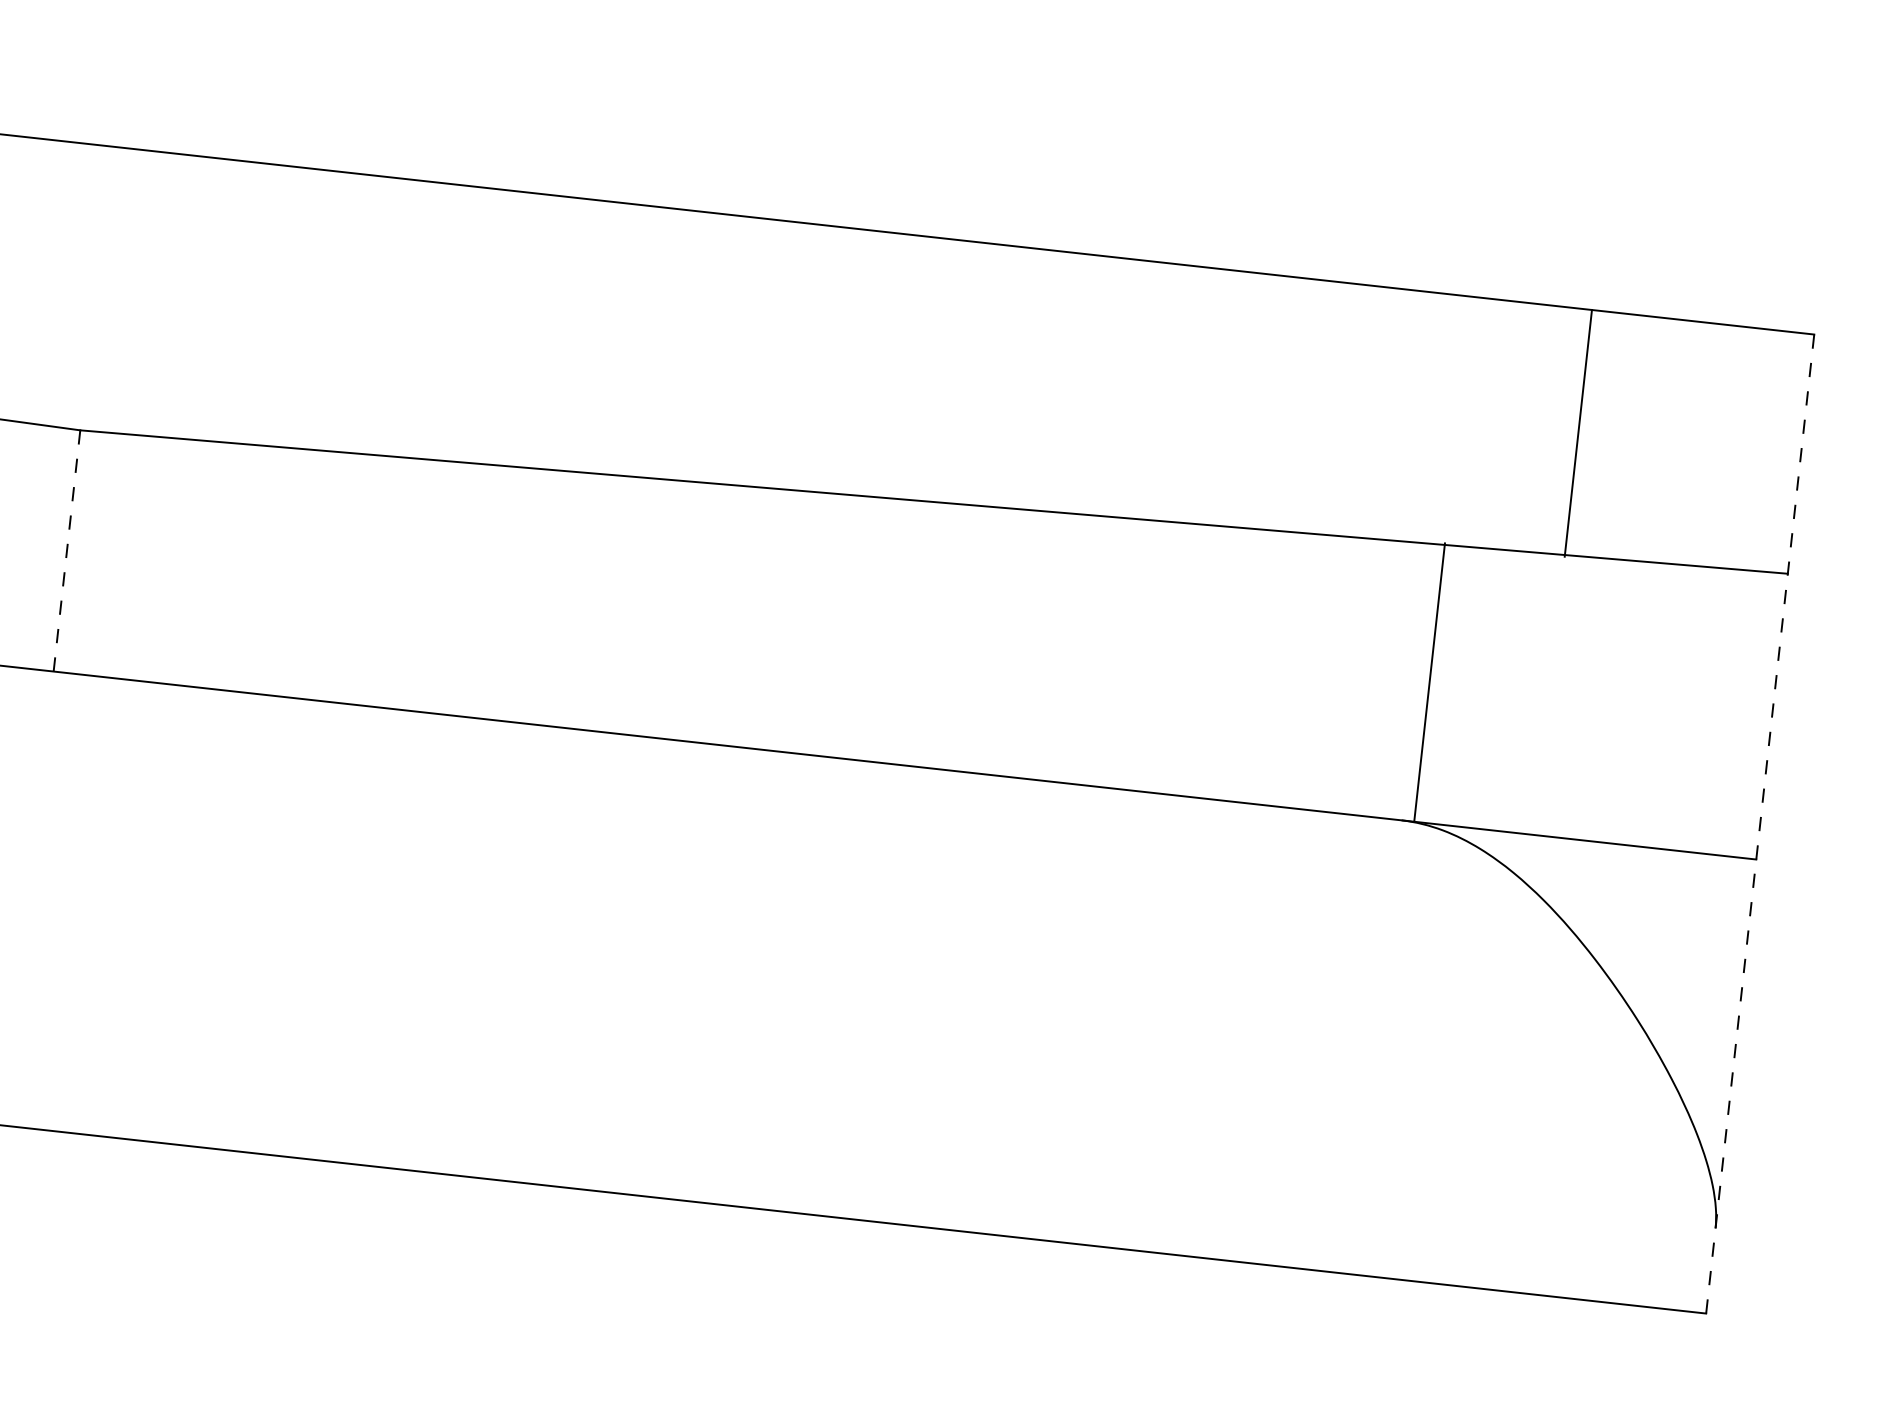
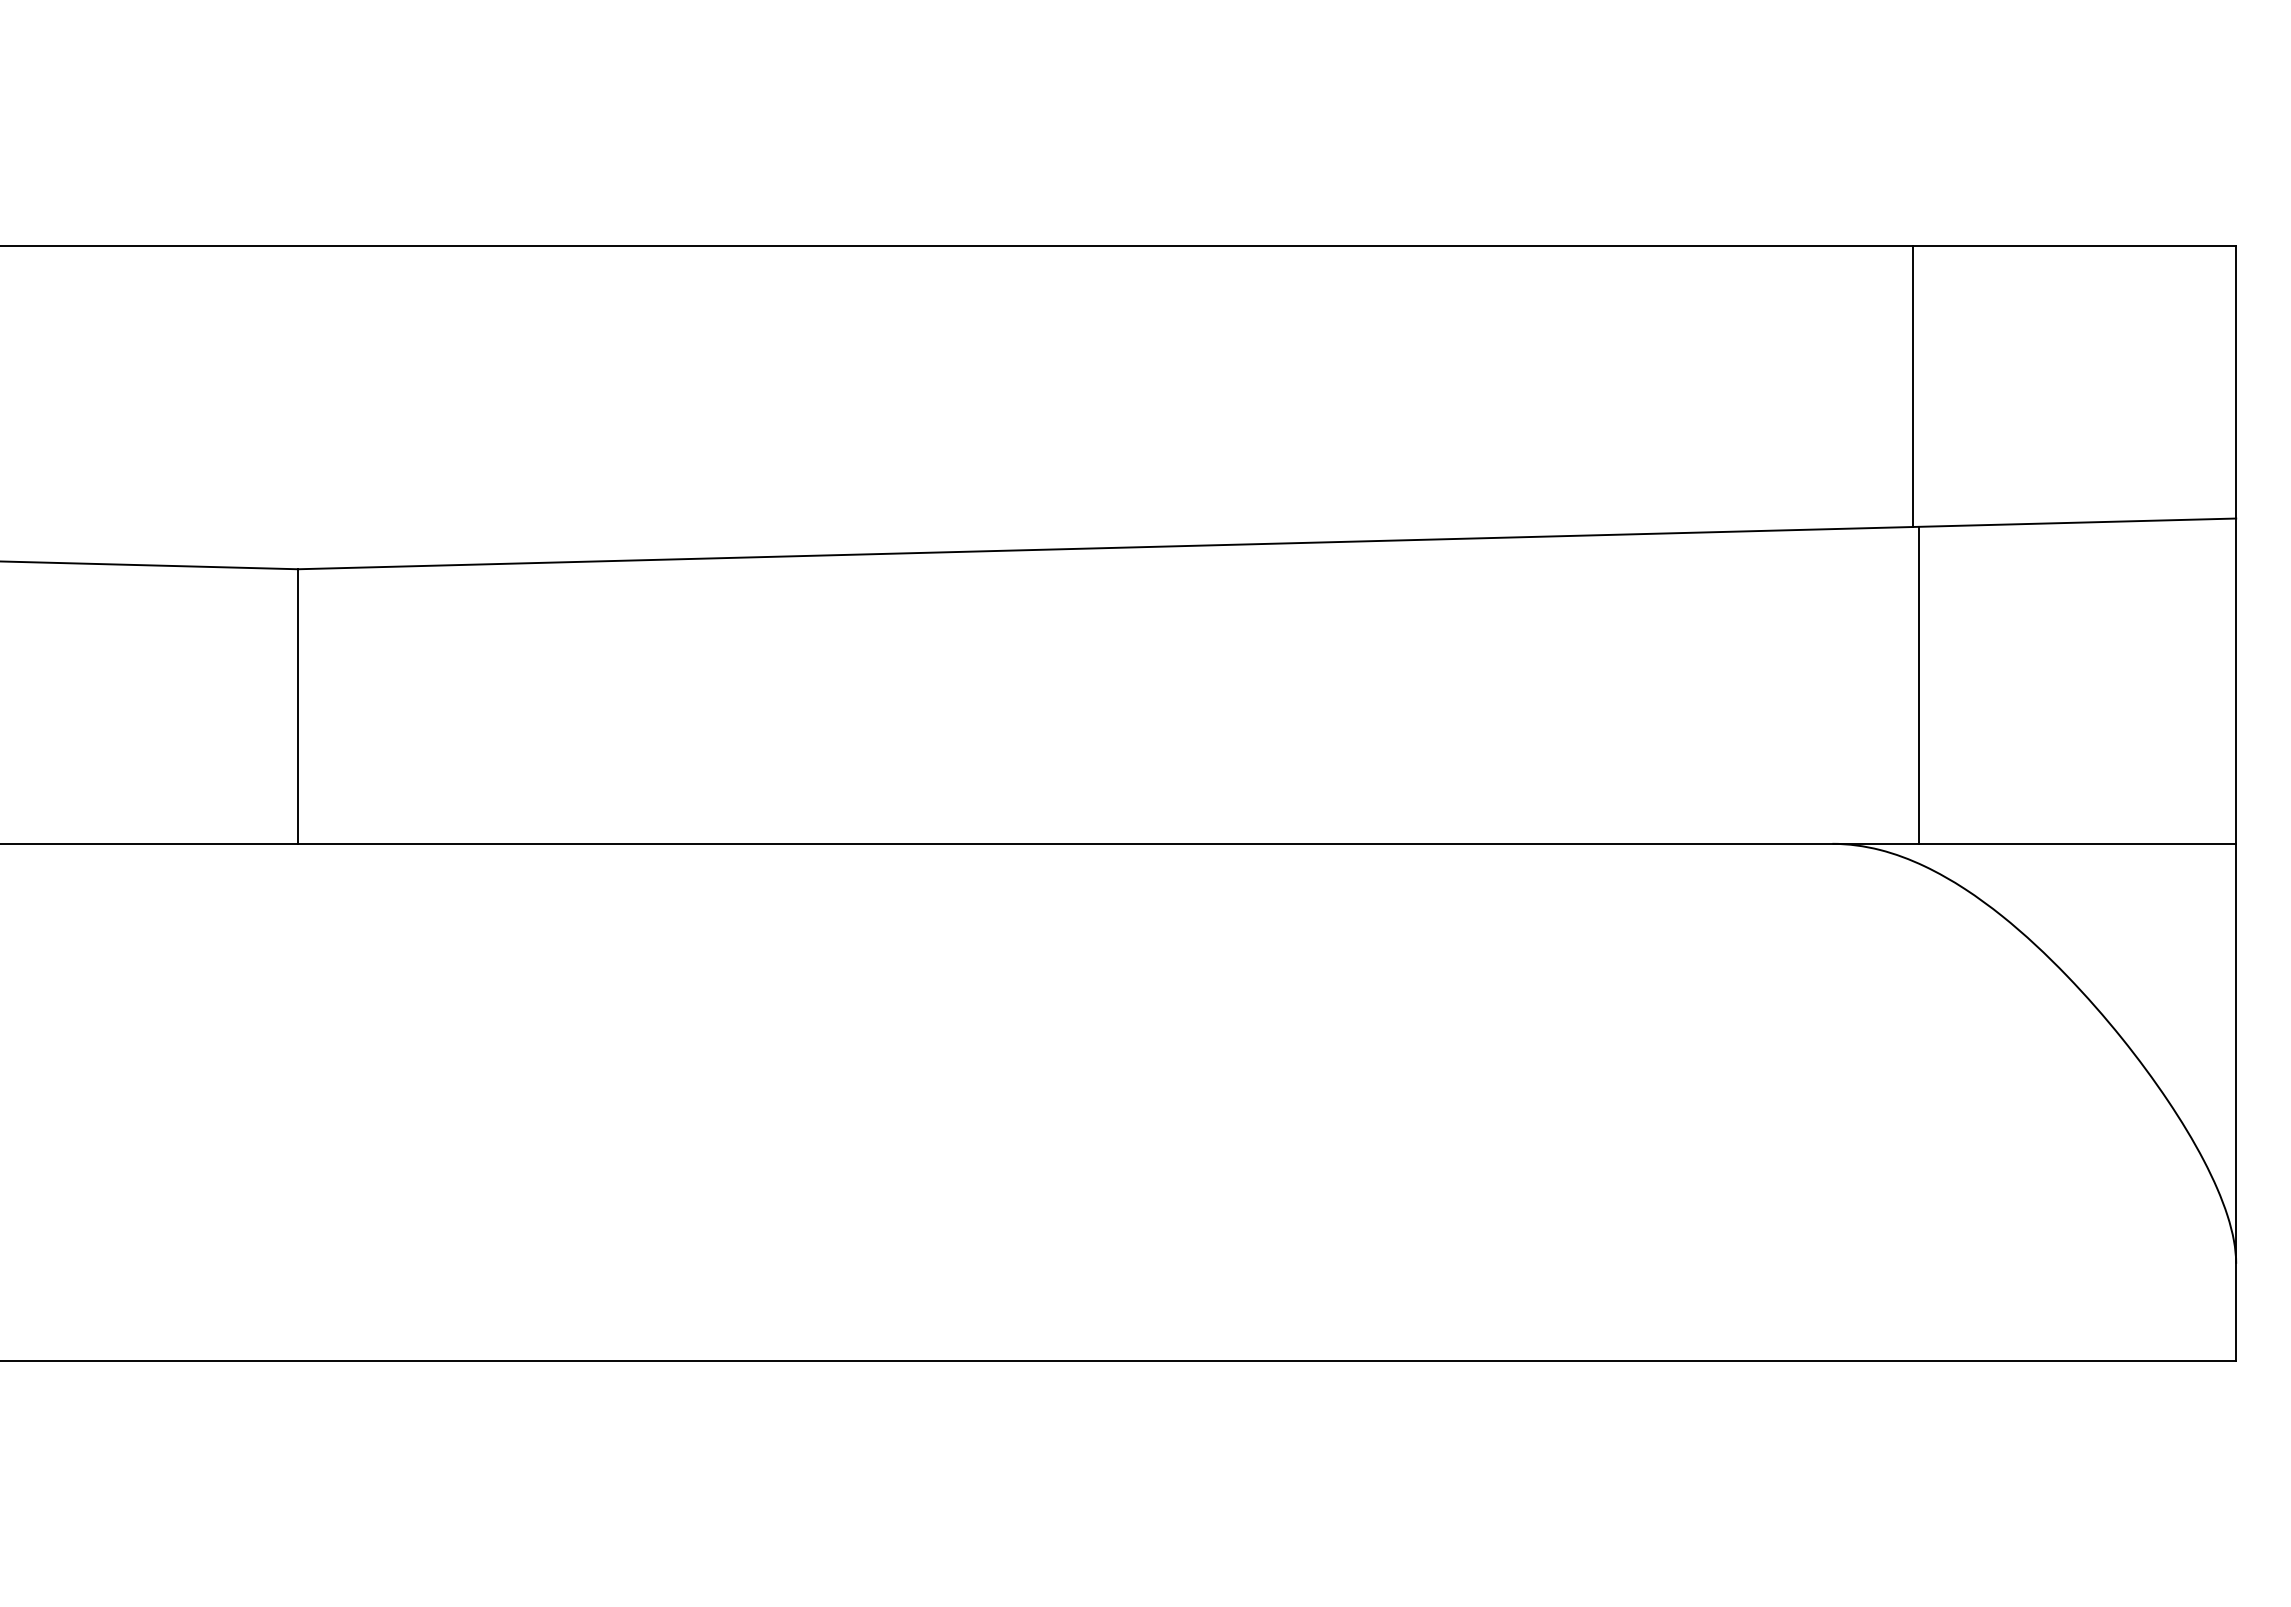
line: (1578, 433) -> (1913, 386), moved
line: (66, 550) -> (297, 706), dashed -> solid
line: (1429, 681) -> (1918, 684), moved
line: (1760, 824) -> (2236, 803), dashed -> solid

